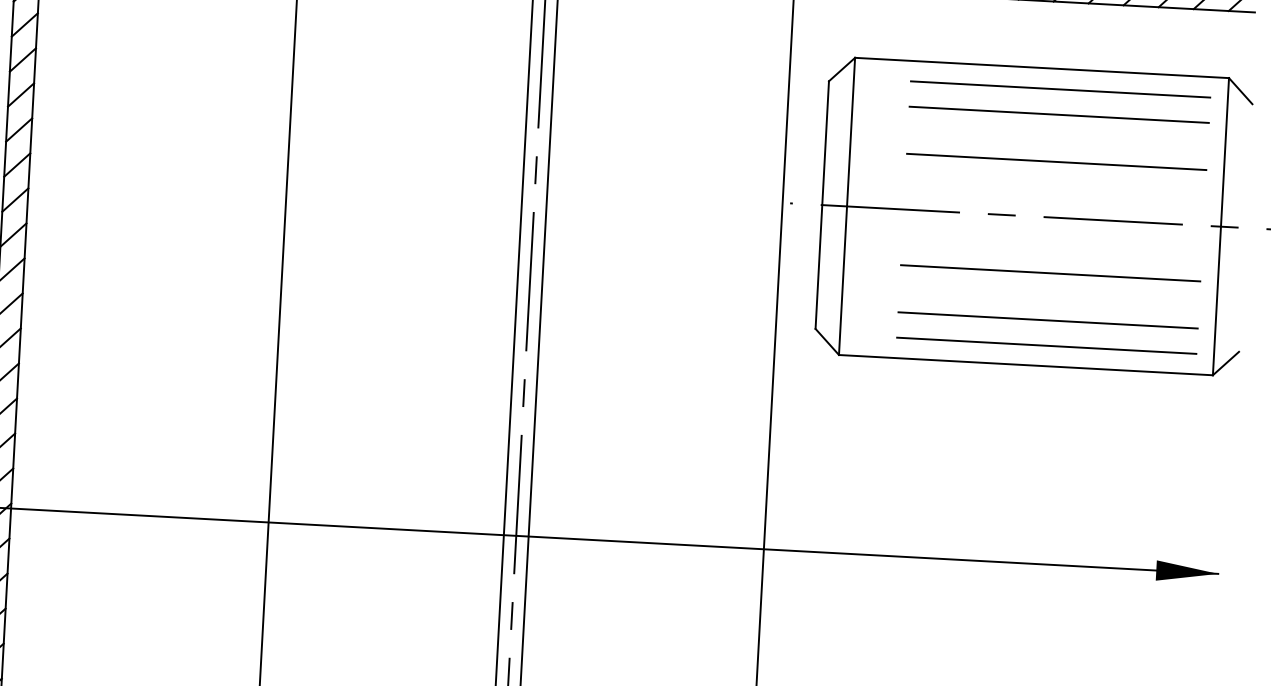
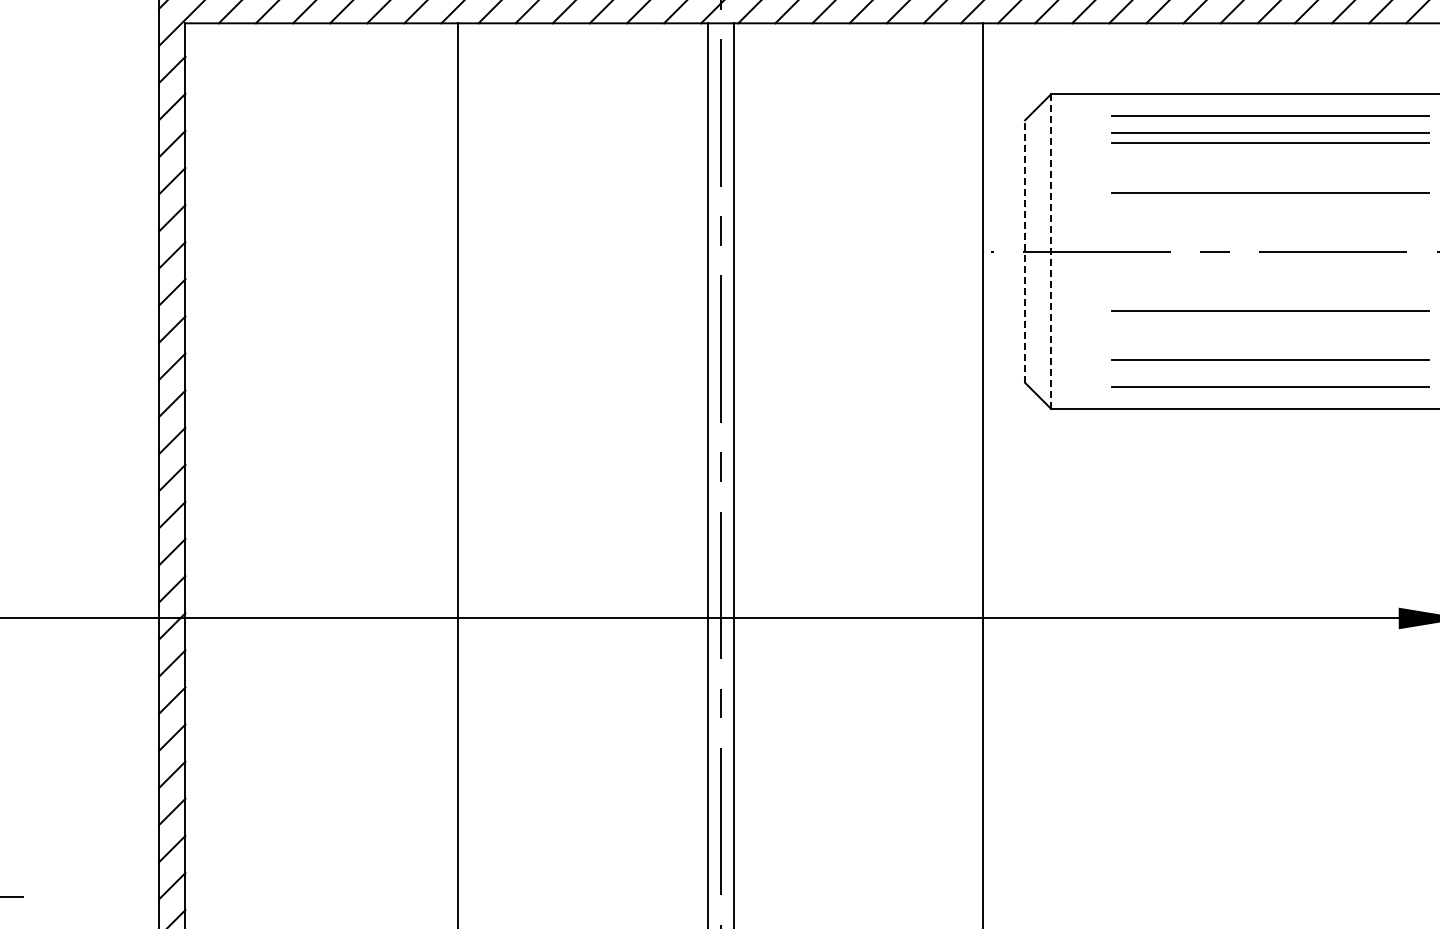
line: (1060, 105) -> (1270, 132), added
line: (822, 205) -> (1025, 251), solid -> dashed
line: (847, 207) -> (1051, 252), solid -> dashed

